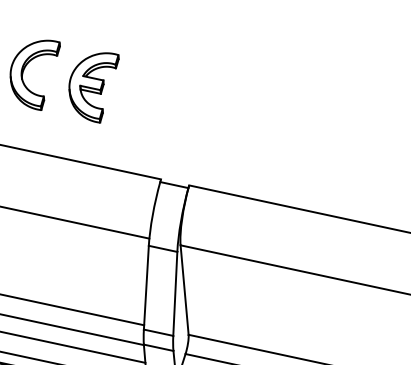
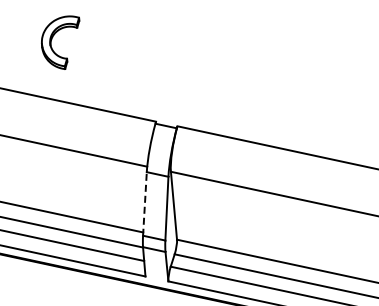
part: (93, 88) -> (104, 52), removed
line: (145, 287) -> (144, 203), solid -> dashed

